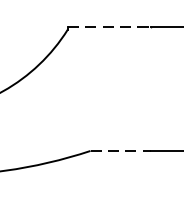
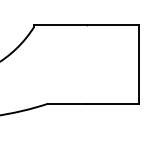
line: (109, 27) -> (60, 25), dashed -> solid
line: (122, 150) -> (68, 103), dashed -> solid

